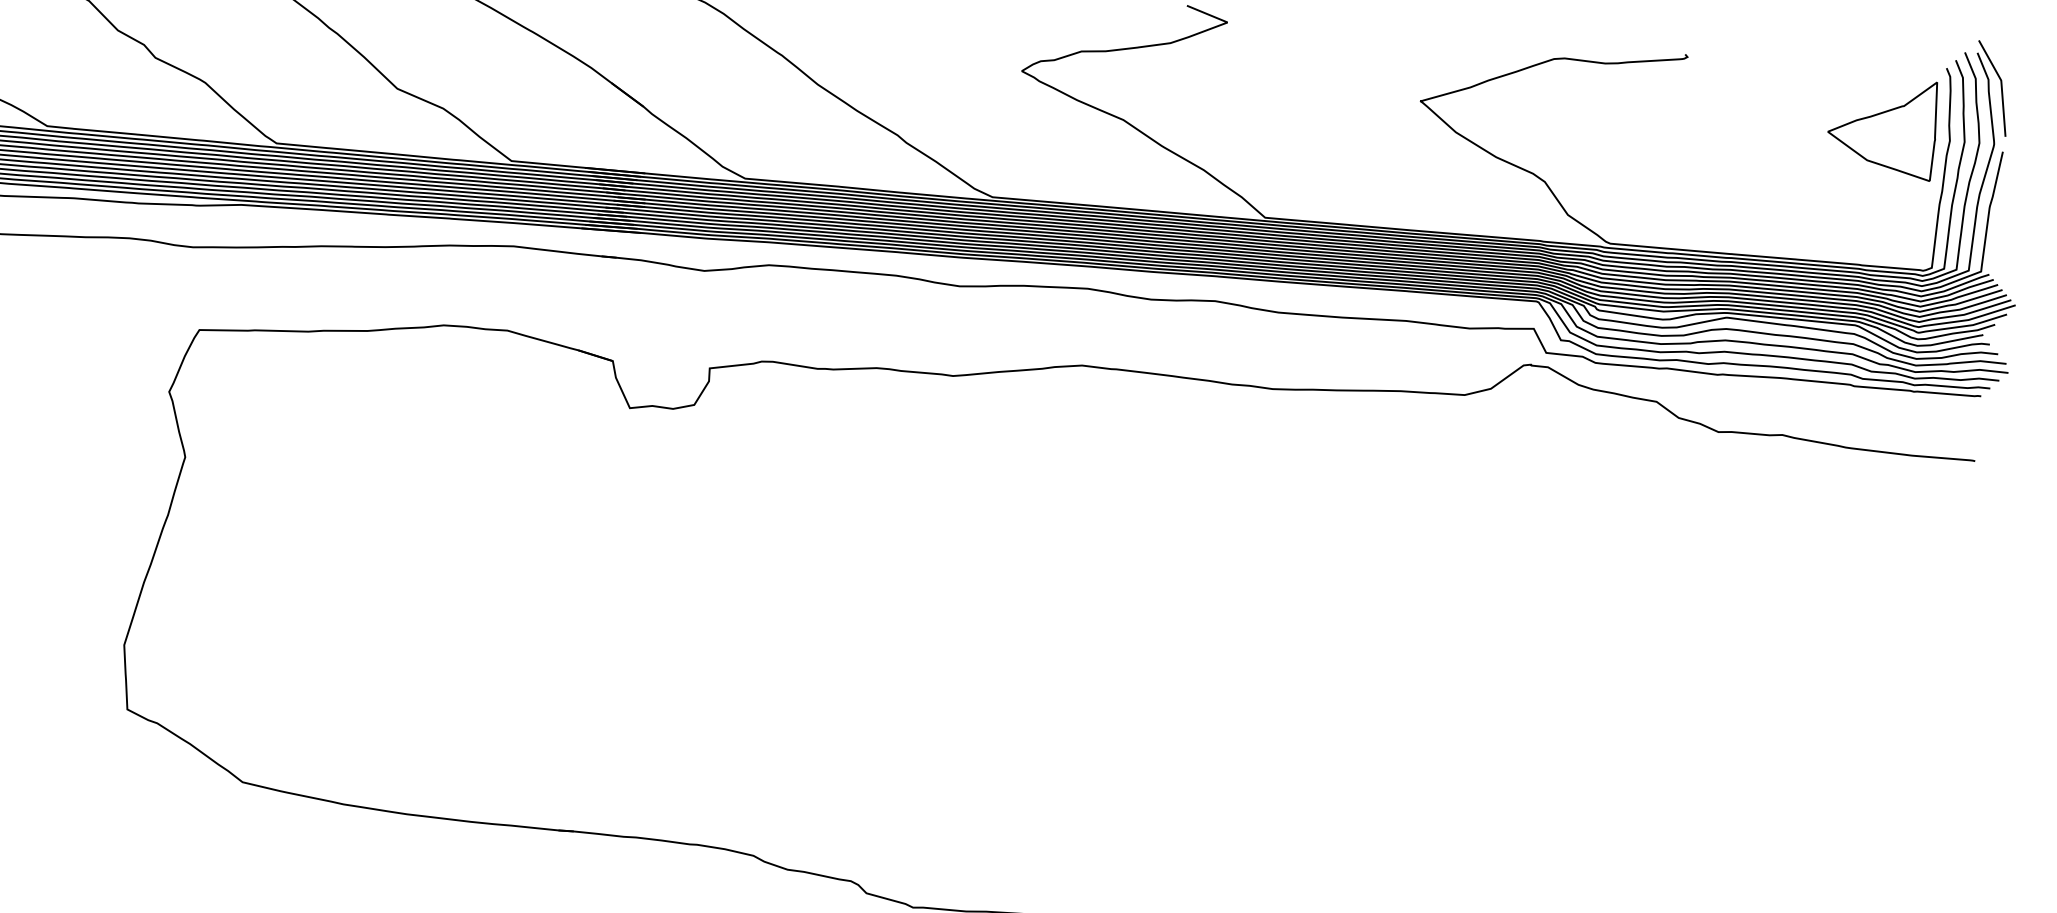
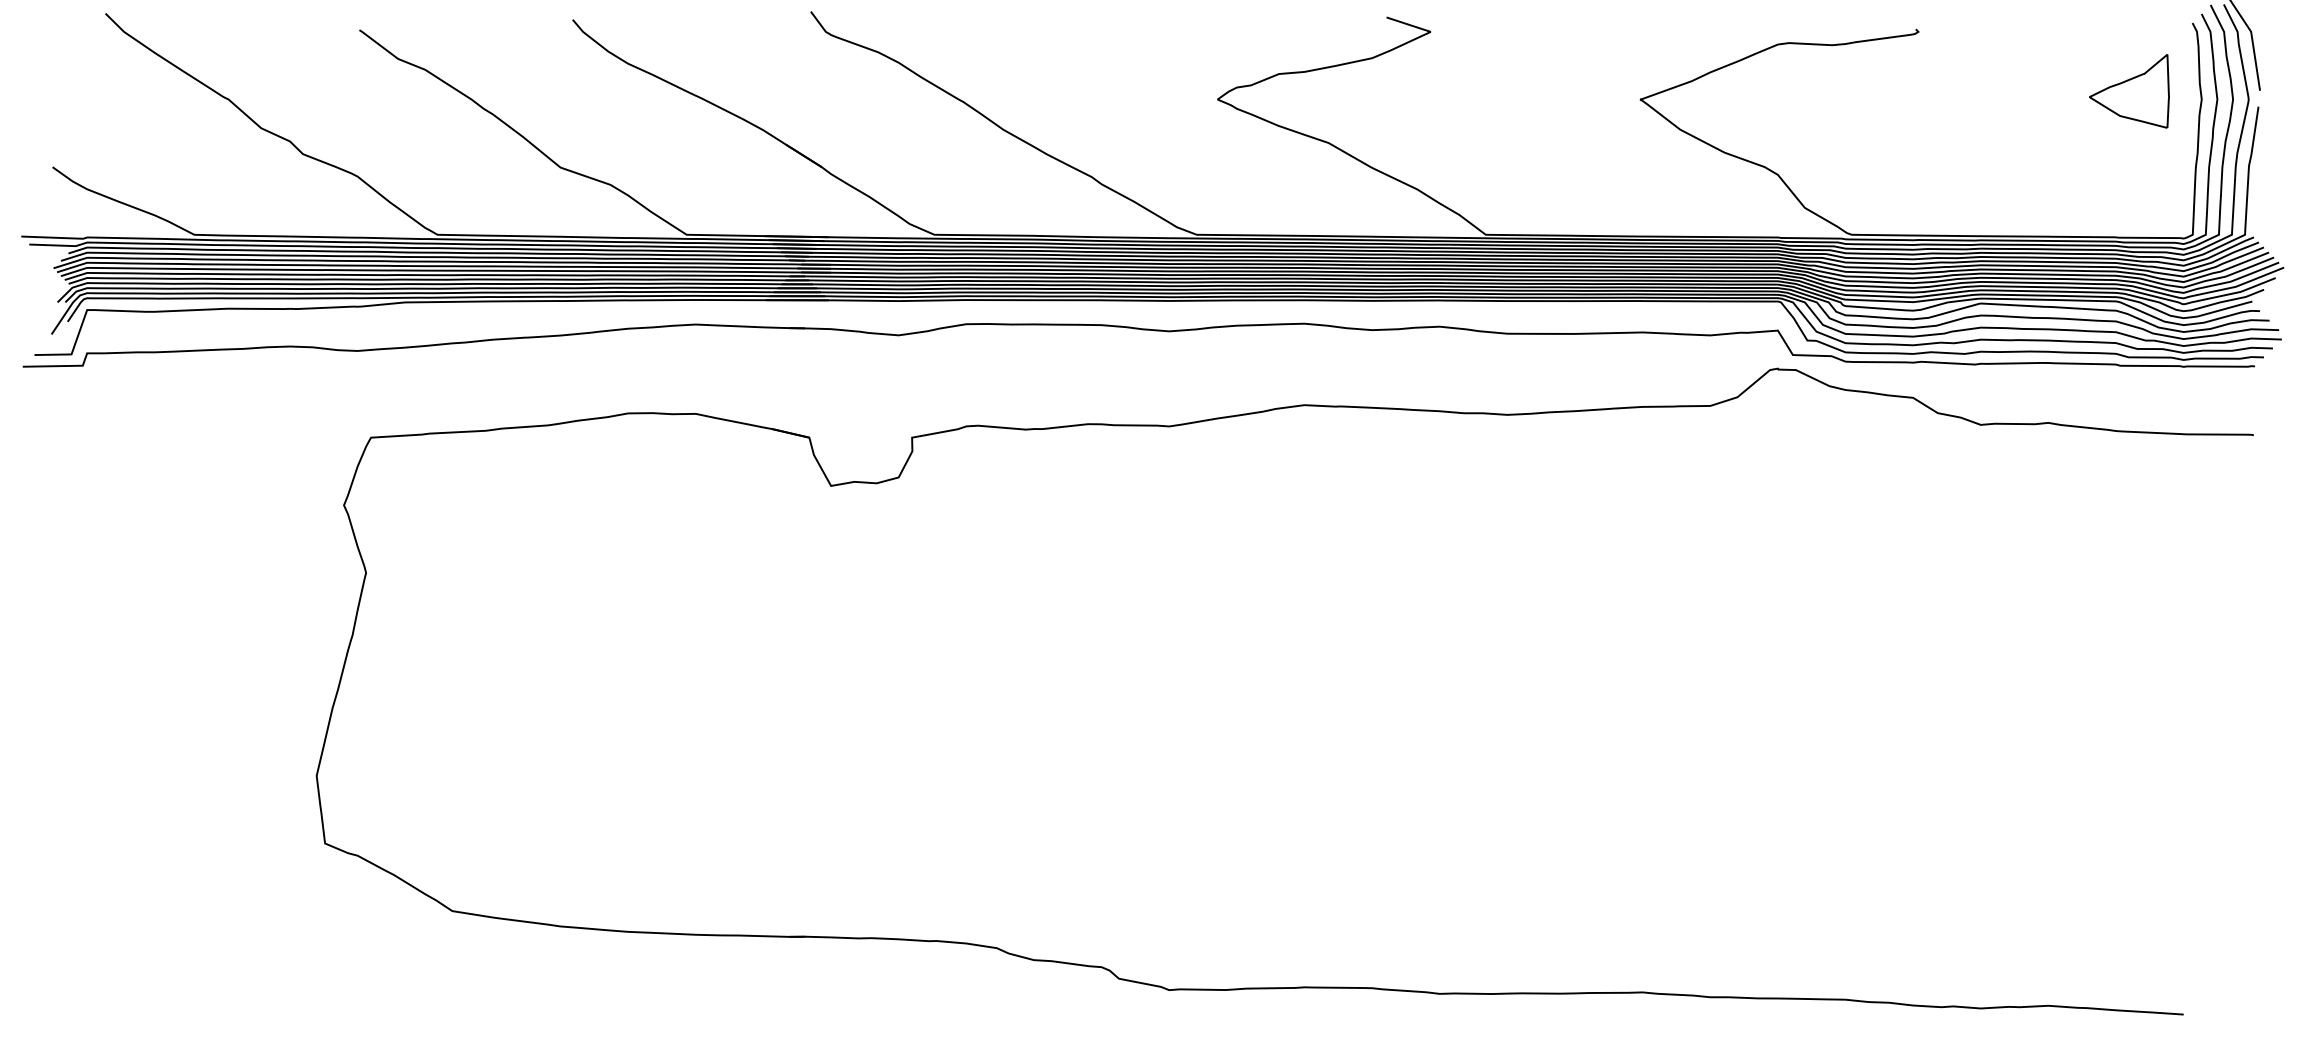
part: (1882, 128) -> (2129, 91), size x0.7

